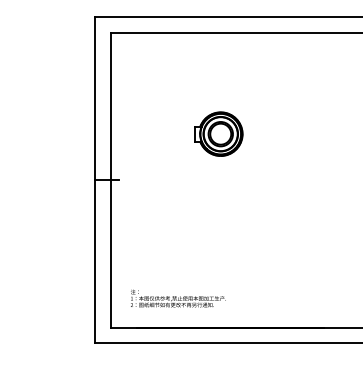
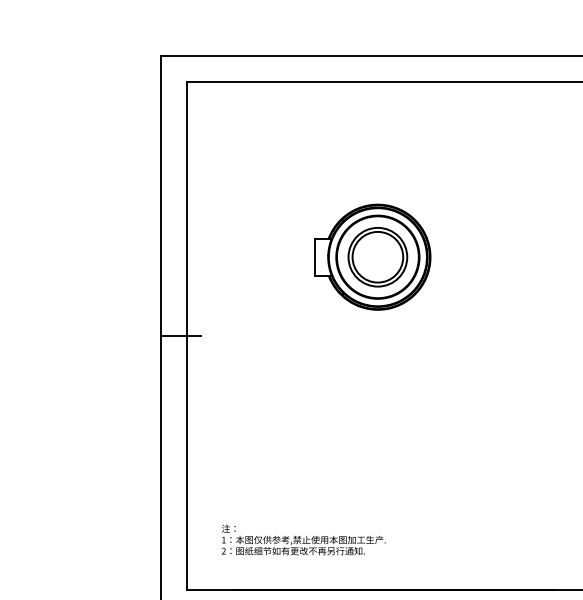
part: (218, 133) -> (372, 255), size x1.4

